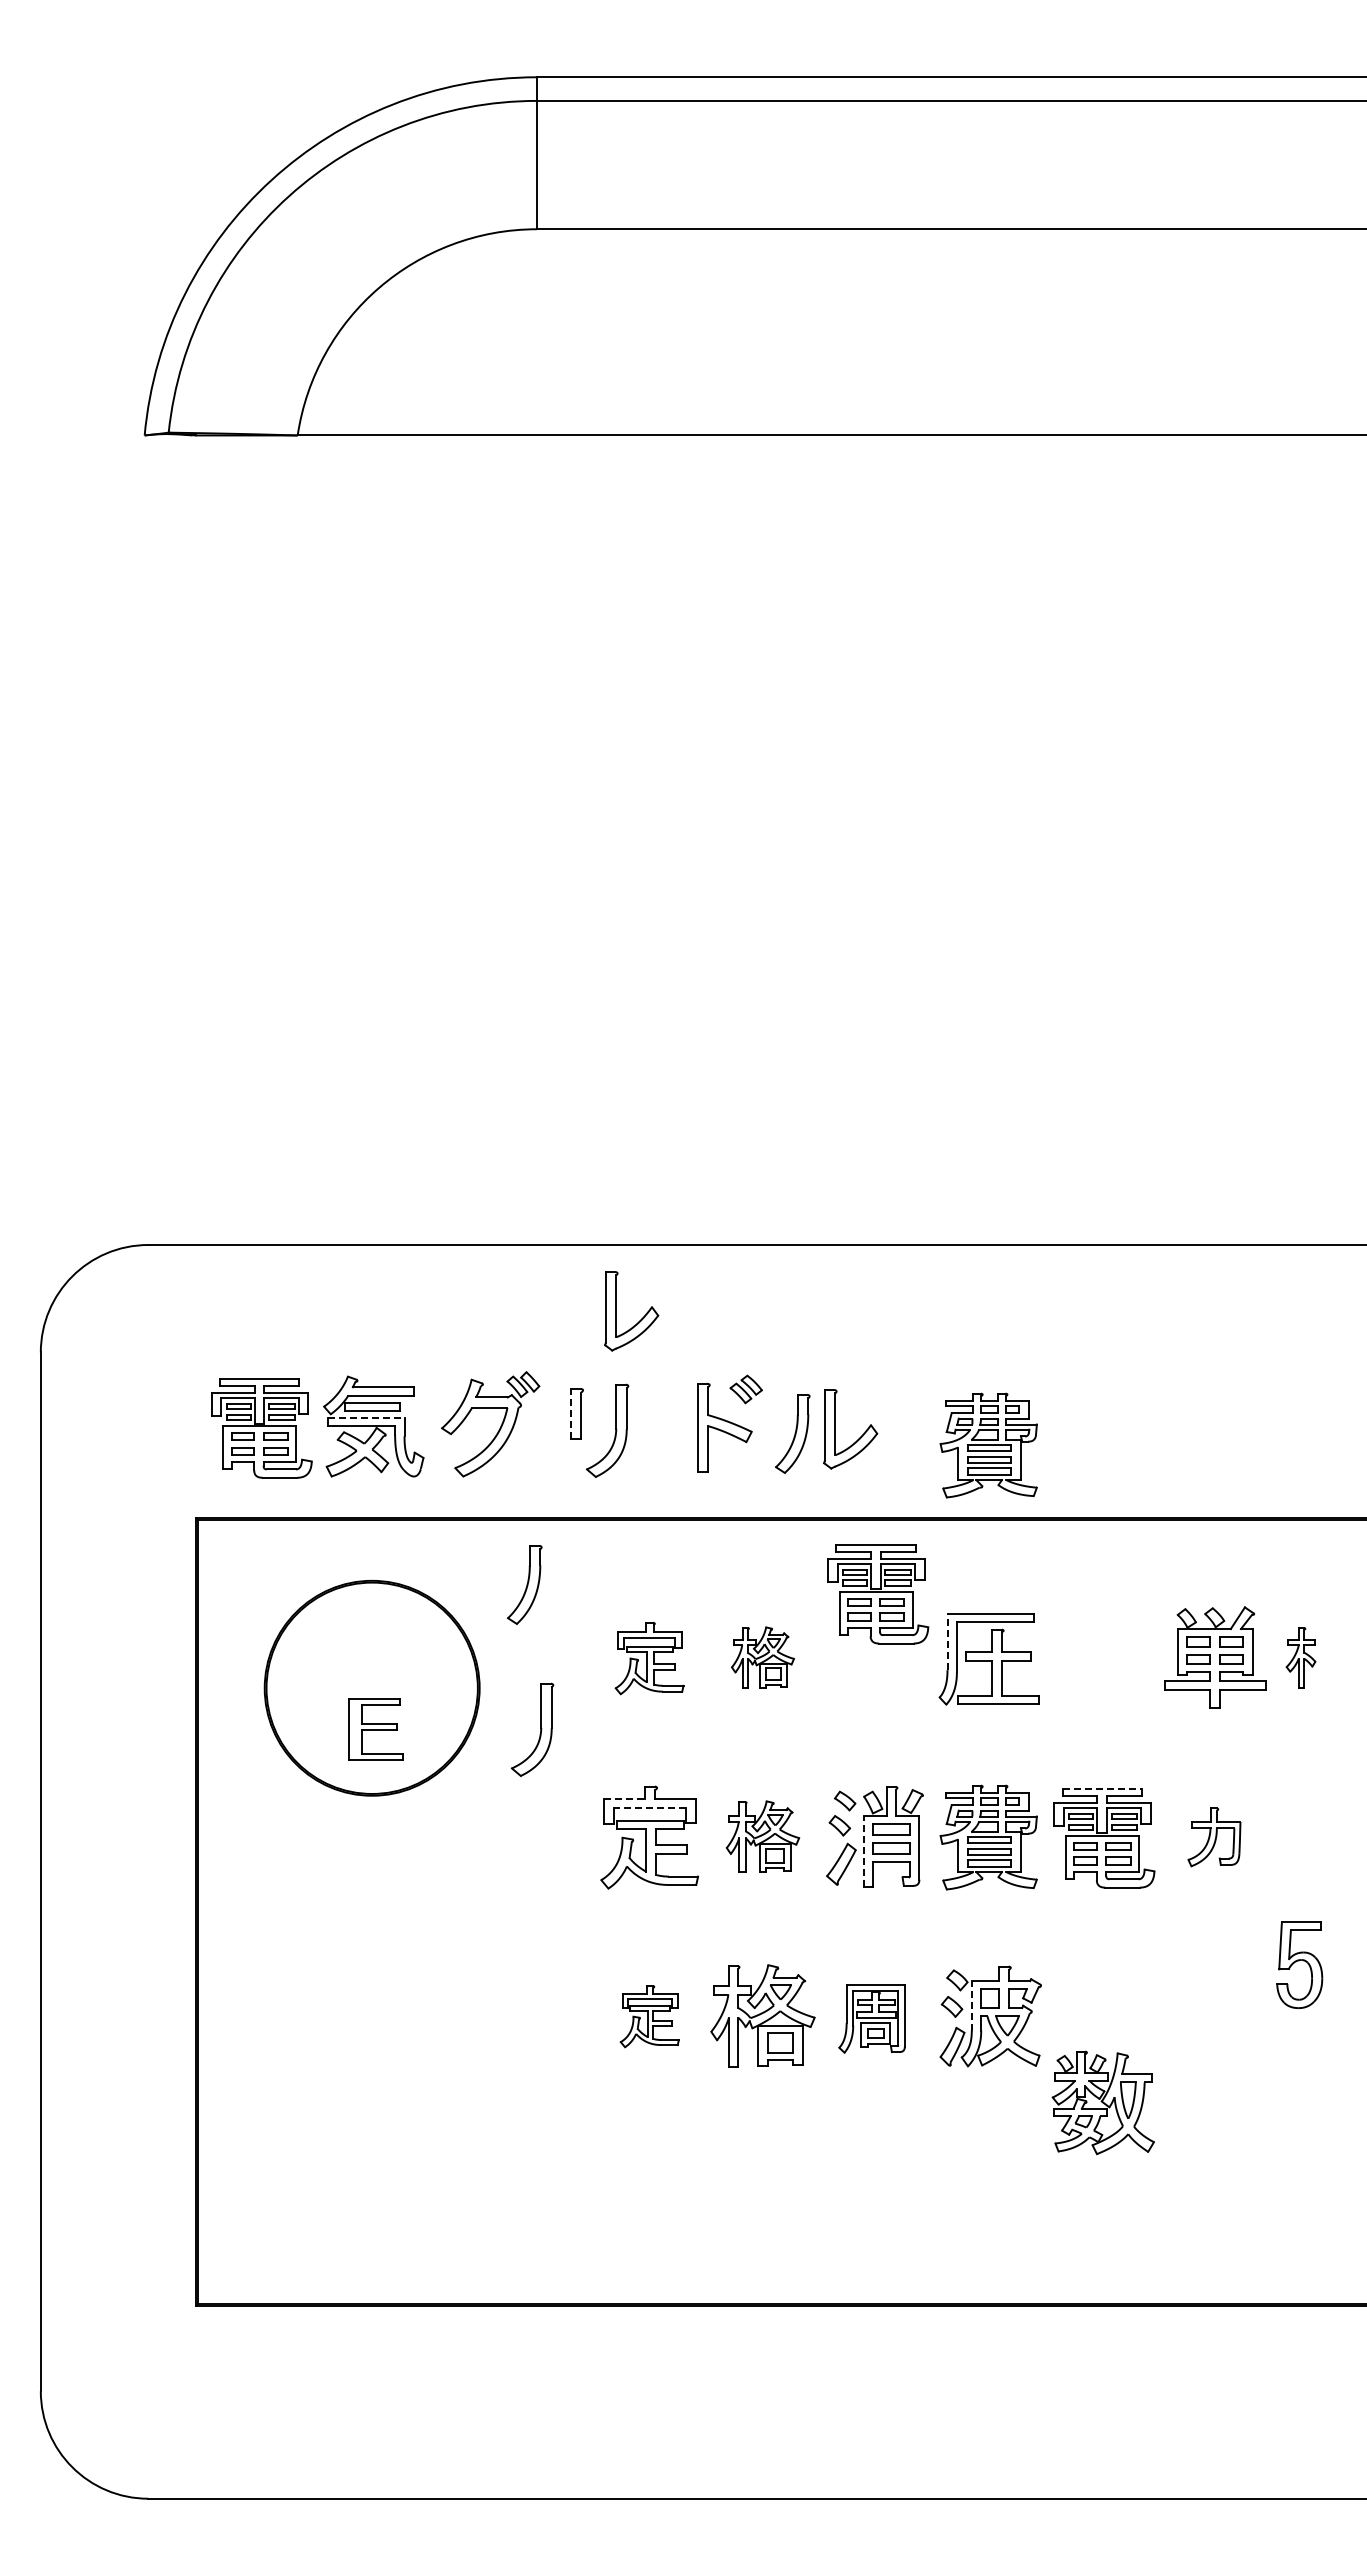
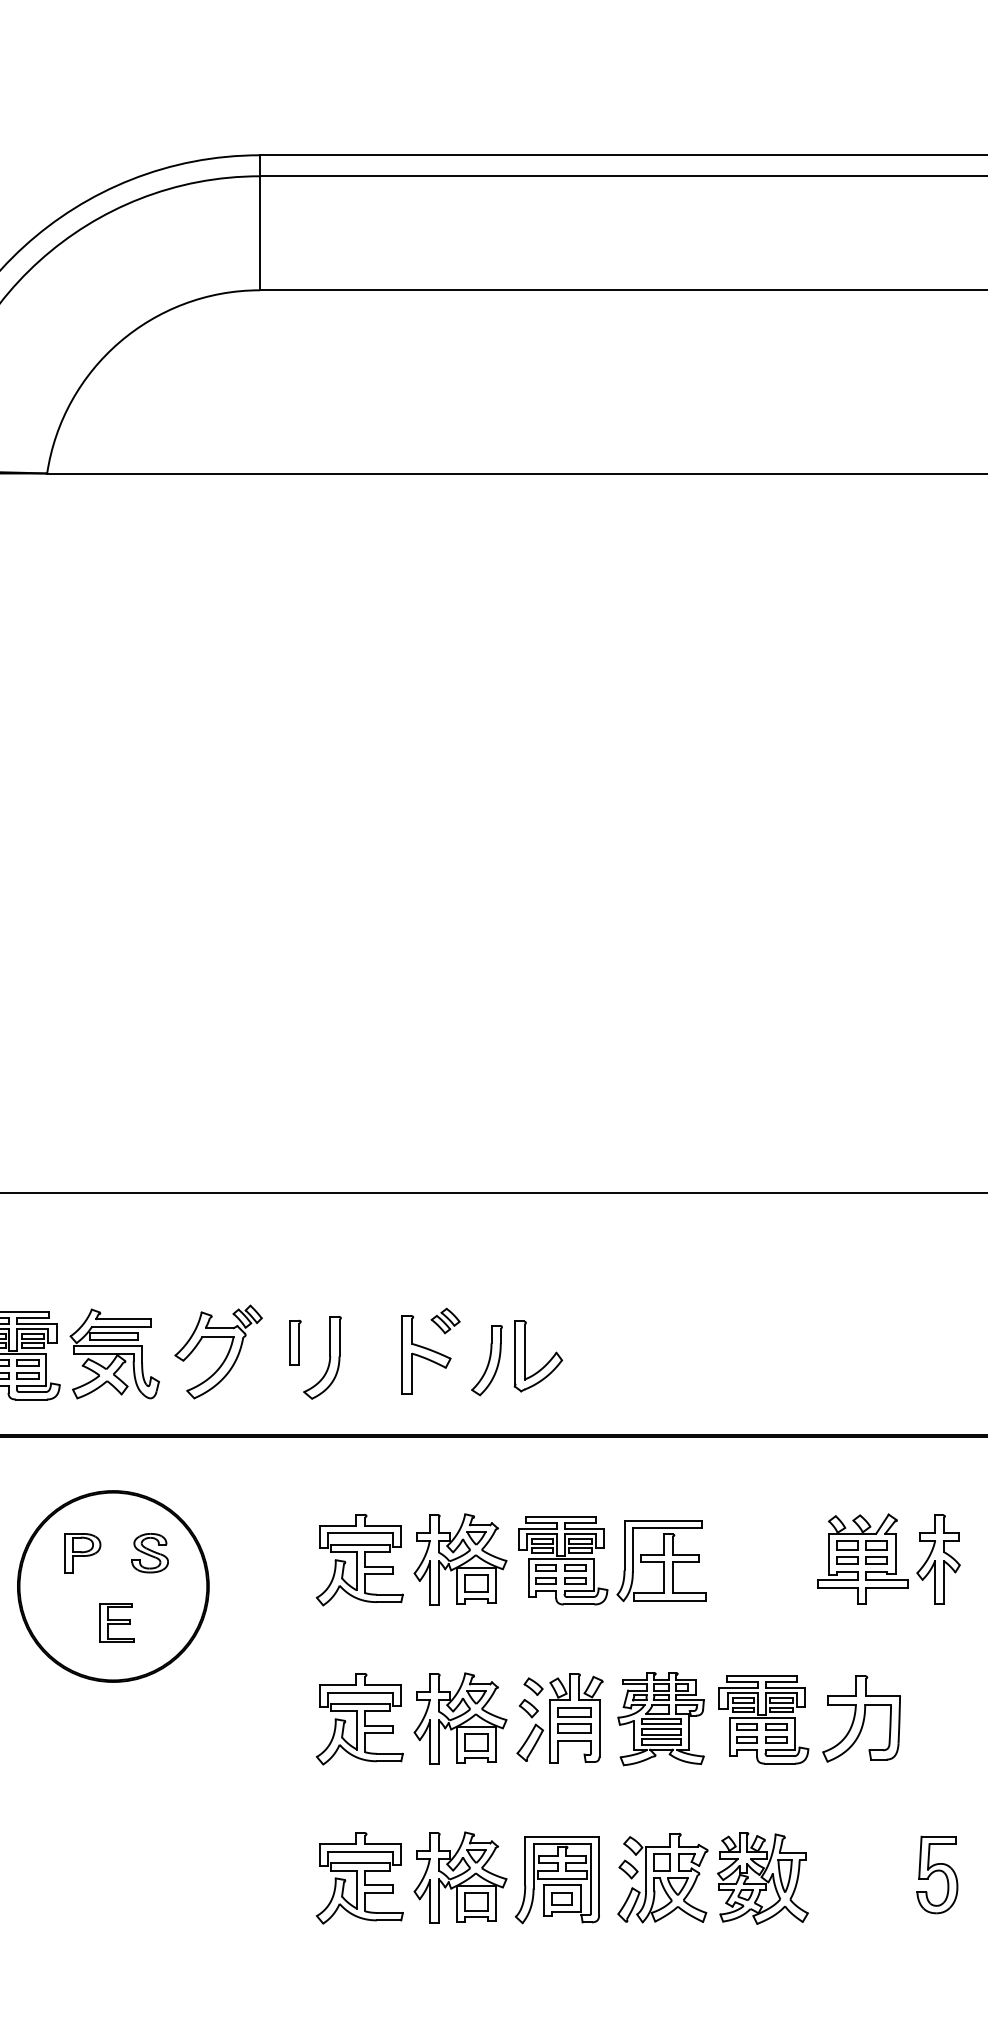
part: (640, 1319) -> (351, 1258), removed
line: (570, 1413) -> (289, 1342), dashed -> solid
line: (366, 1417) -> (108, 1345), dashed -> solid
part: (988, 1445) -> (660, 1370), removed
part: (524, 1584) -> (248, 1494), removed
part: (878, 1594) -> (563, 1560), moved
line: (947, 1641) -> (624, 1544), dashed -> solid
part: (337, 1650) -> (82, 1552), added
part: (413, 1650) -> (150, 1552), added
part: (762, 1657) -> (460, 1559), size x1.67
part: (1300, 1657) -> (938, 1559), size x1.67
part: (649, 1658) -> (359, 1560), size x1.43
part: (375, 1729) -> (116, 1623), size x0.71
part: (540, 1729) -> (262, 1623), removed
line: (1102, 1788) -> (762, 1675), dashed -> solid
line: (625, 1799) -> (338, 1685), dashed -> solid
line: (649, 1807) -> (359, 1692), dashed -> solid
part: (762, 1836) -> (460, 1718), size x1.43
part: (1214, 1837) -> (861, 1719), size x1.67
line: (863, 1850) -> (549, 1730), dashed -> solid
part: (1299, 1964) -> (937, 1874), moved
line: (971, 2005) -> (645, 1868), dashed -> solid
part: (649, 2016) -> (359, 1878), size x1.67
part: (871, 2018) -> (556, 1879), size x1.43
part: (1102, 2102) -> (762, 1878), moved

